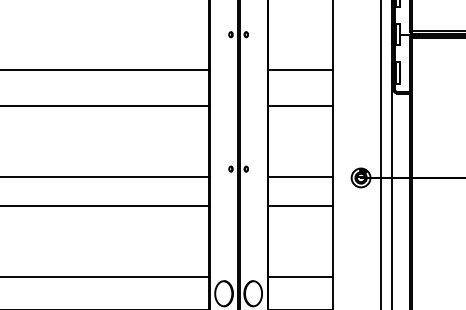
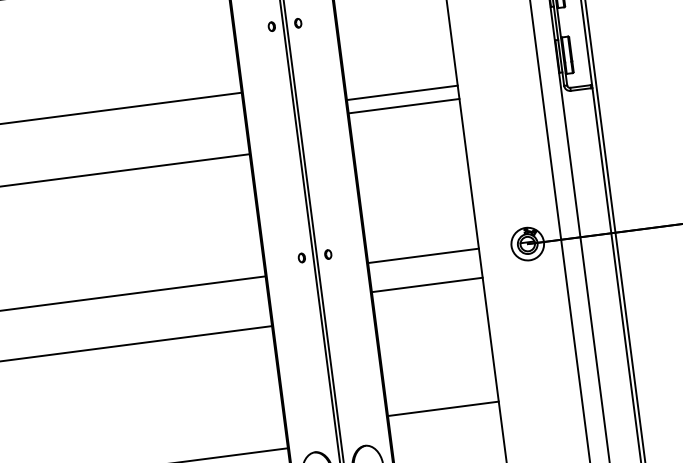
line: (300, 70) -> (402, 93), moved
line: (300, 105) -> (403, 105), moved
line: (300, 205) -> (426, 284), moved
line: (300, 276) -> (443, 408), moved

